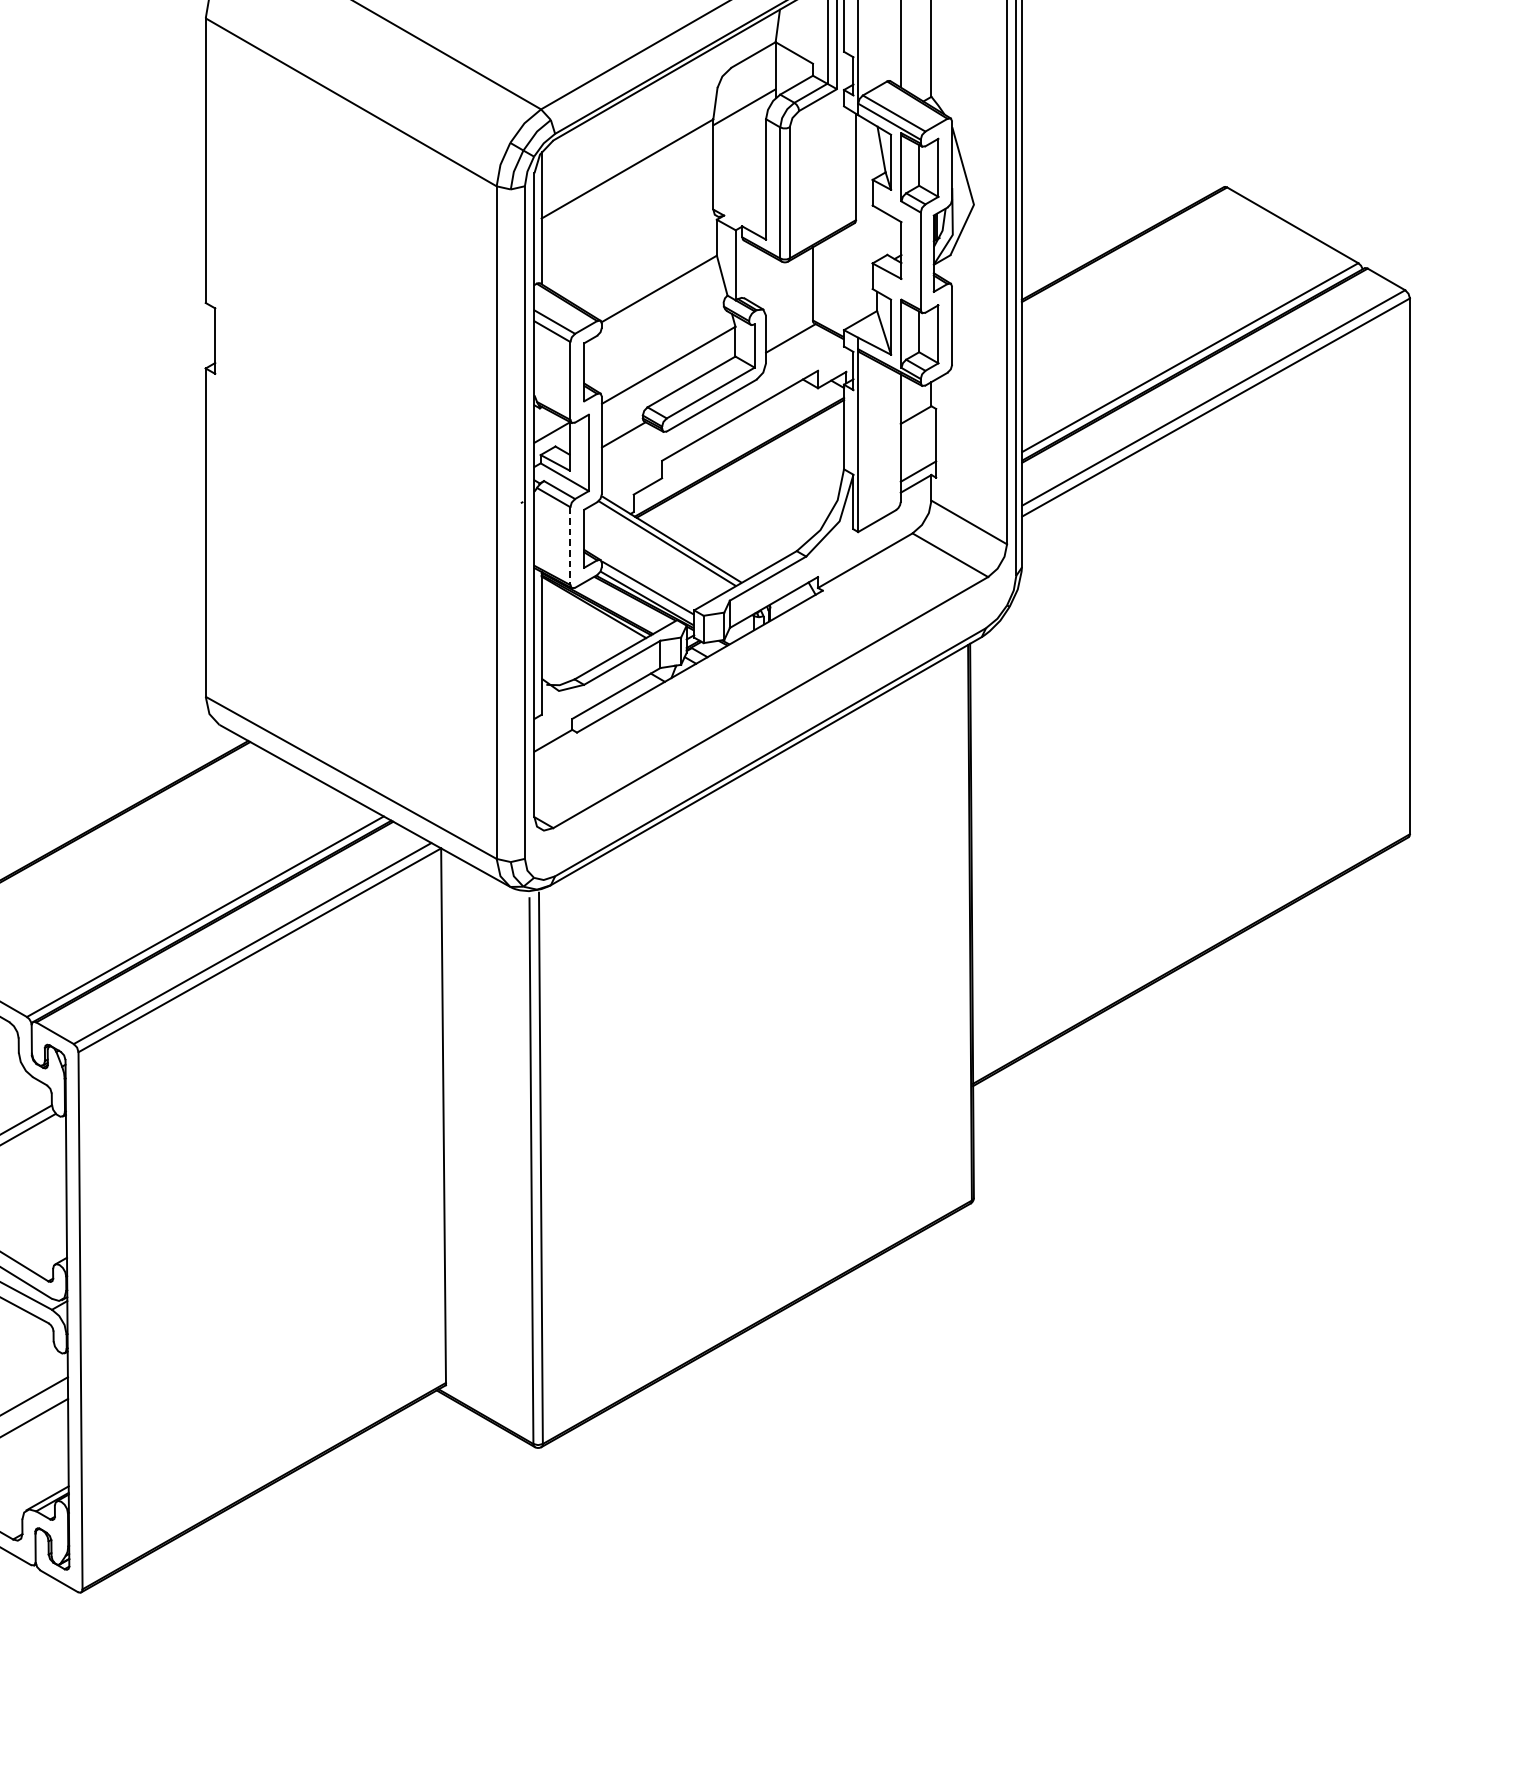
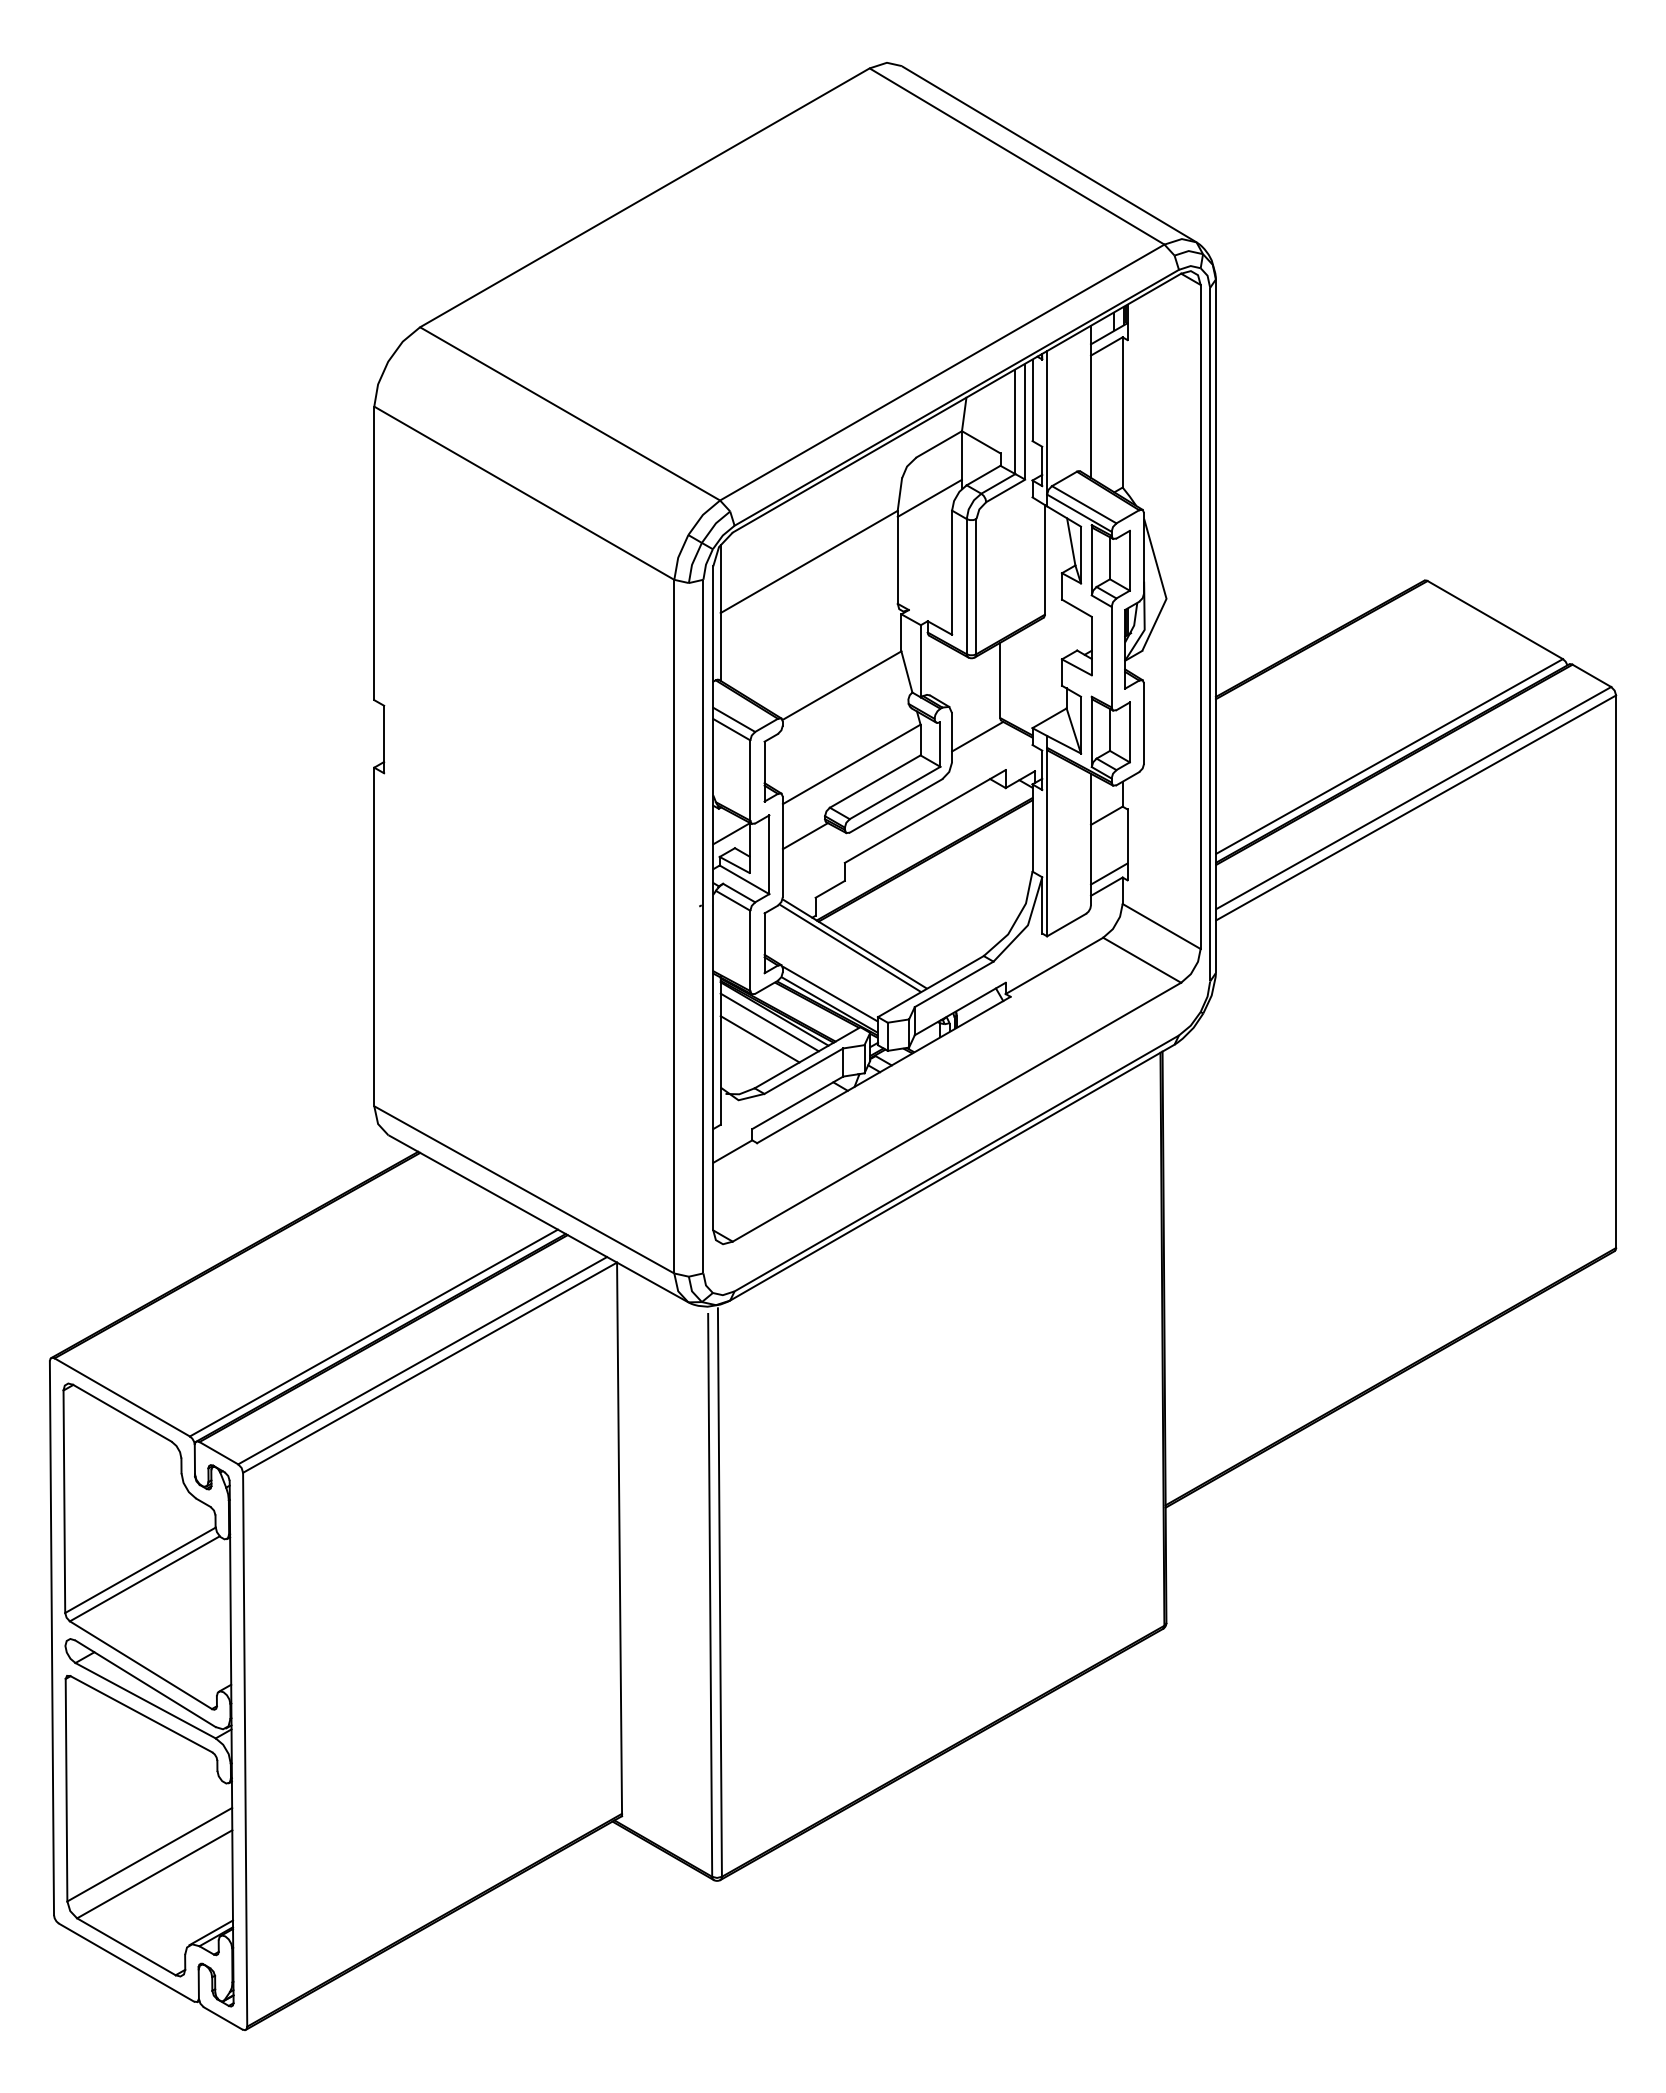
line: (570, 546) -> (750, 951), dashed -> solid
line: (588, 615) -> (769, 1022), added
line: (579, 632) -> (759, 1039), added

